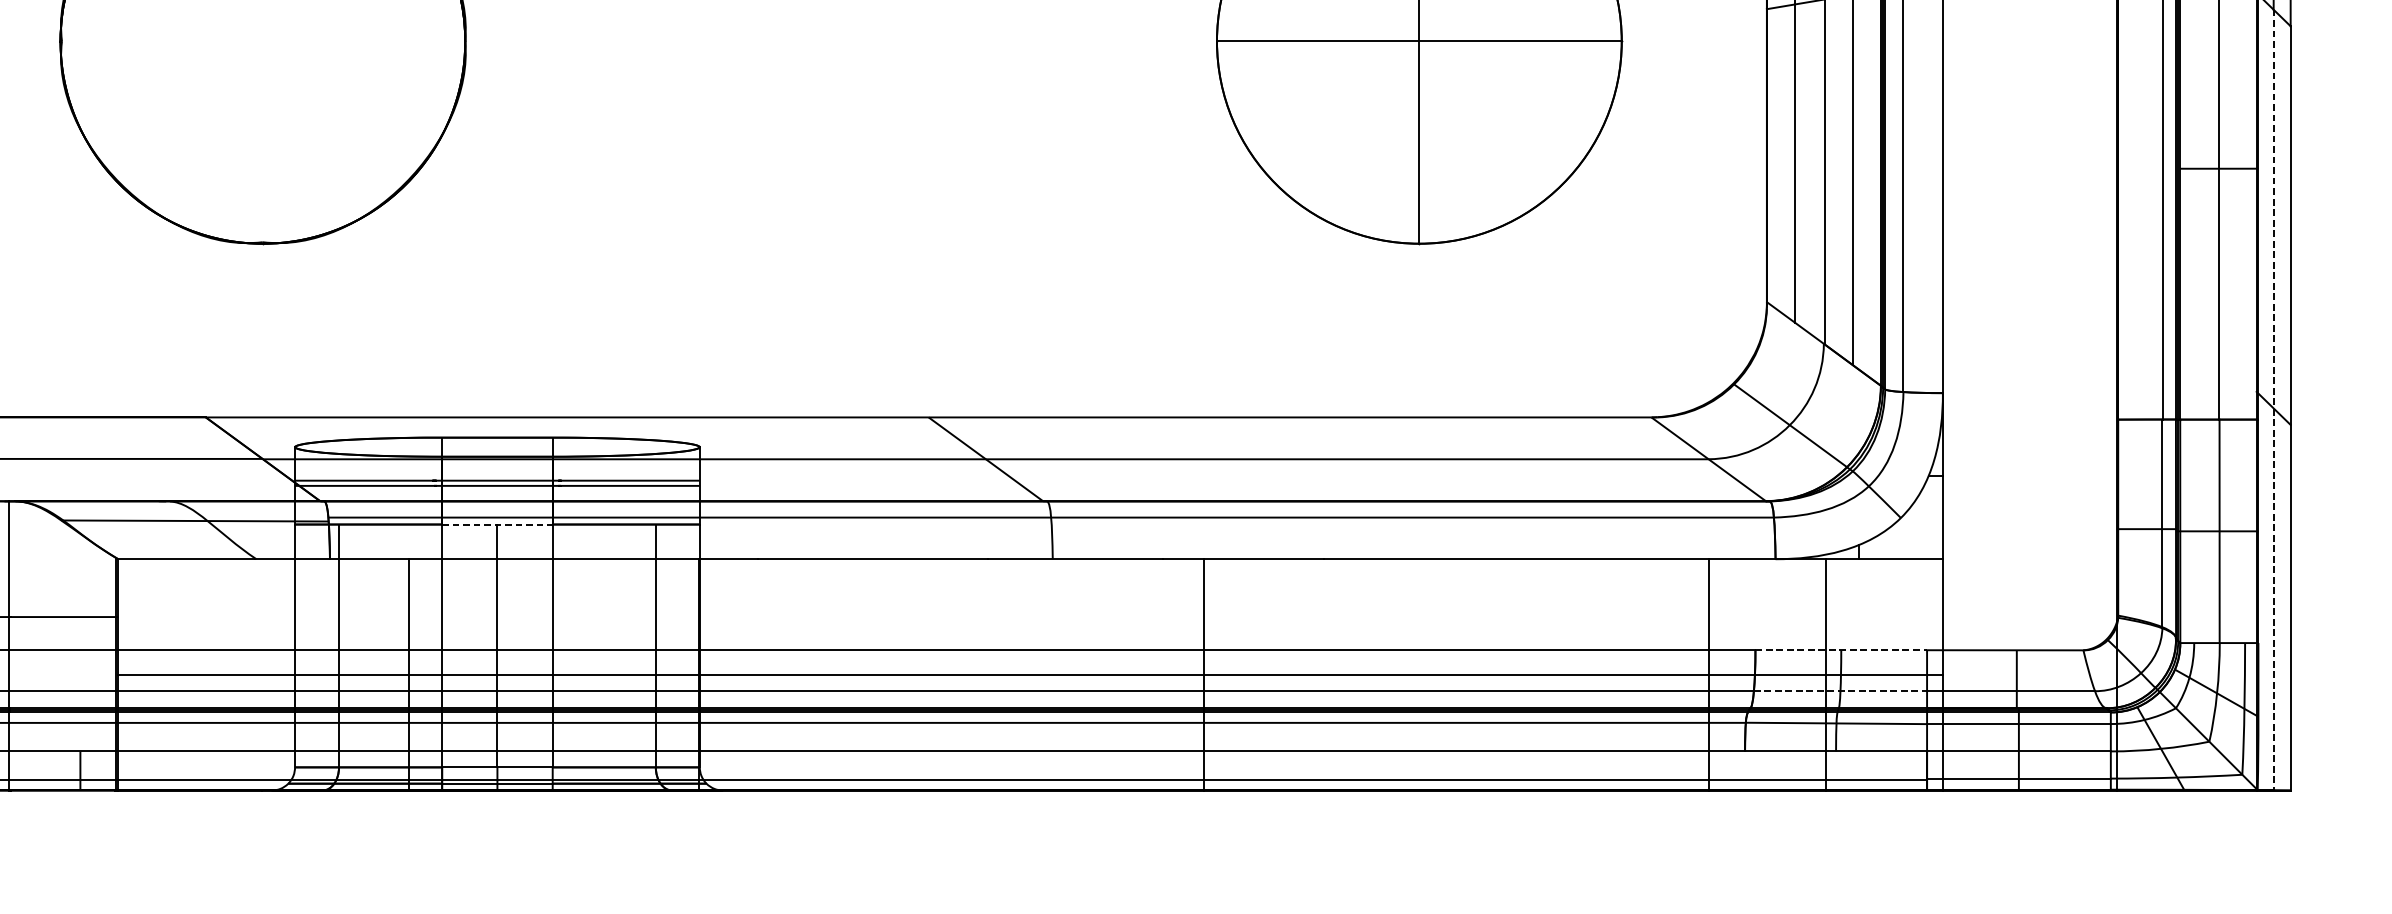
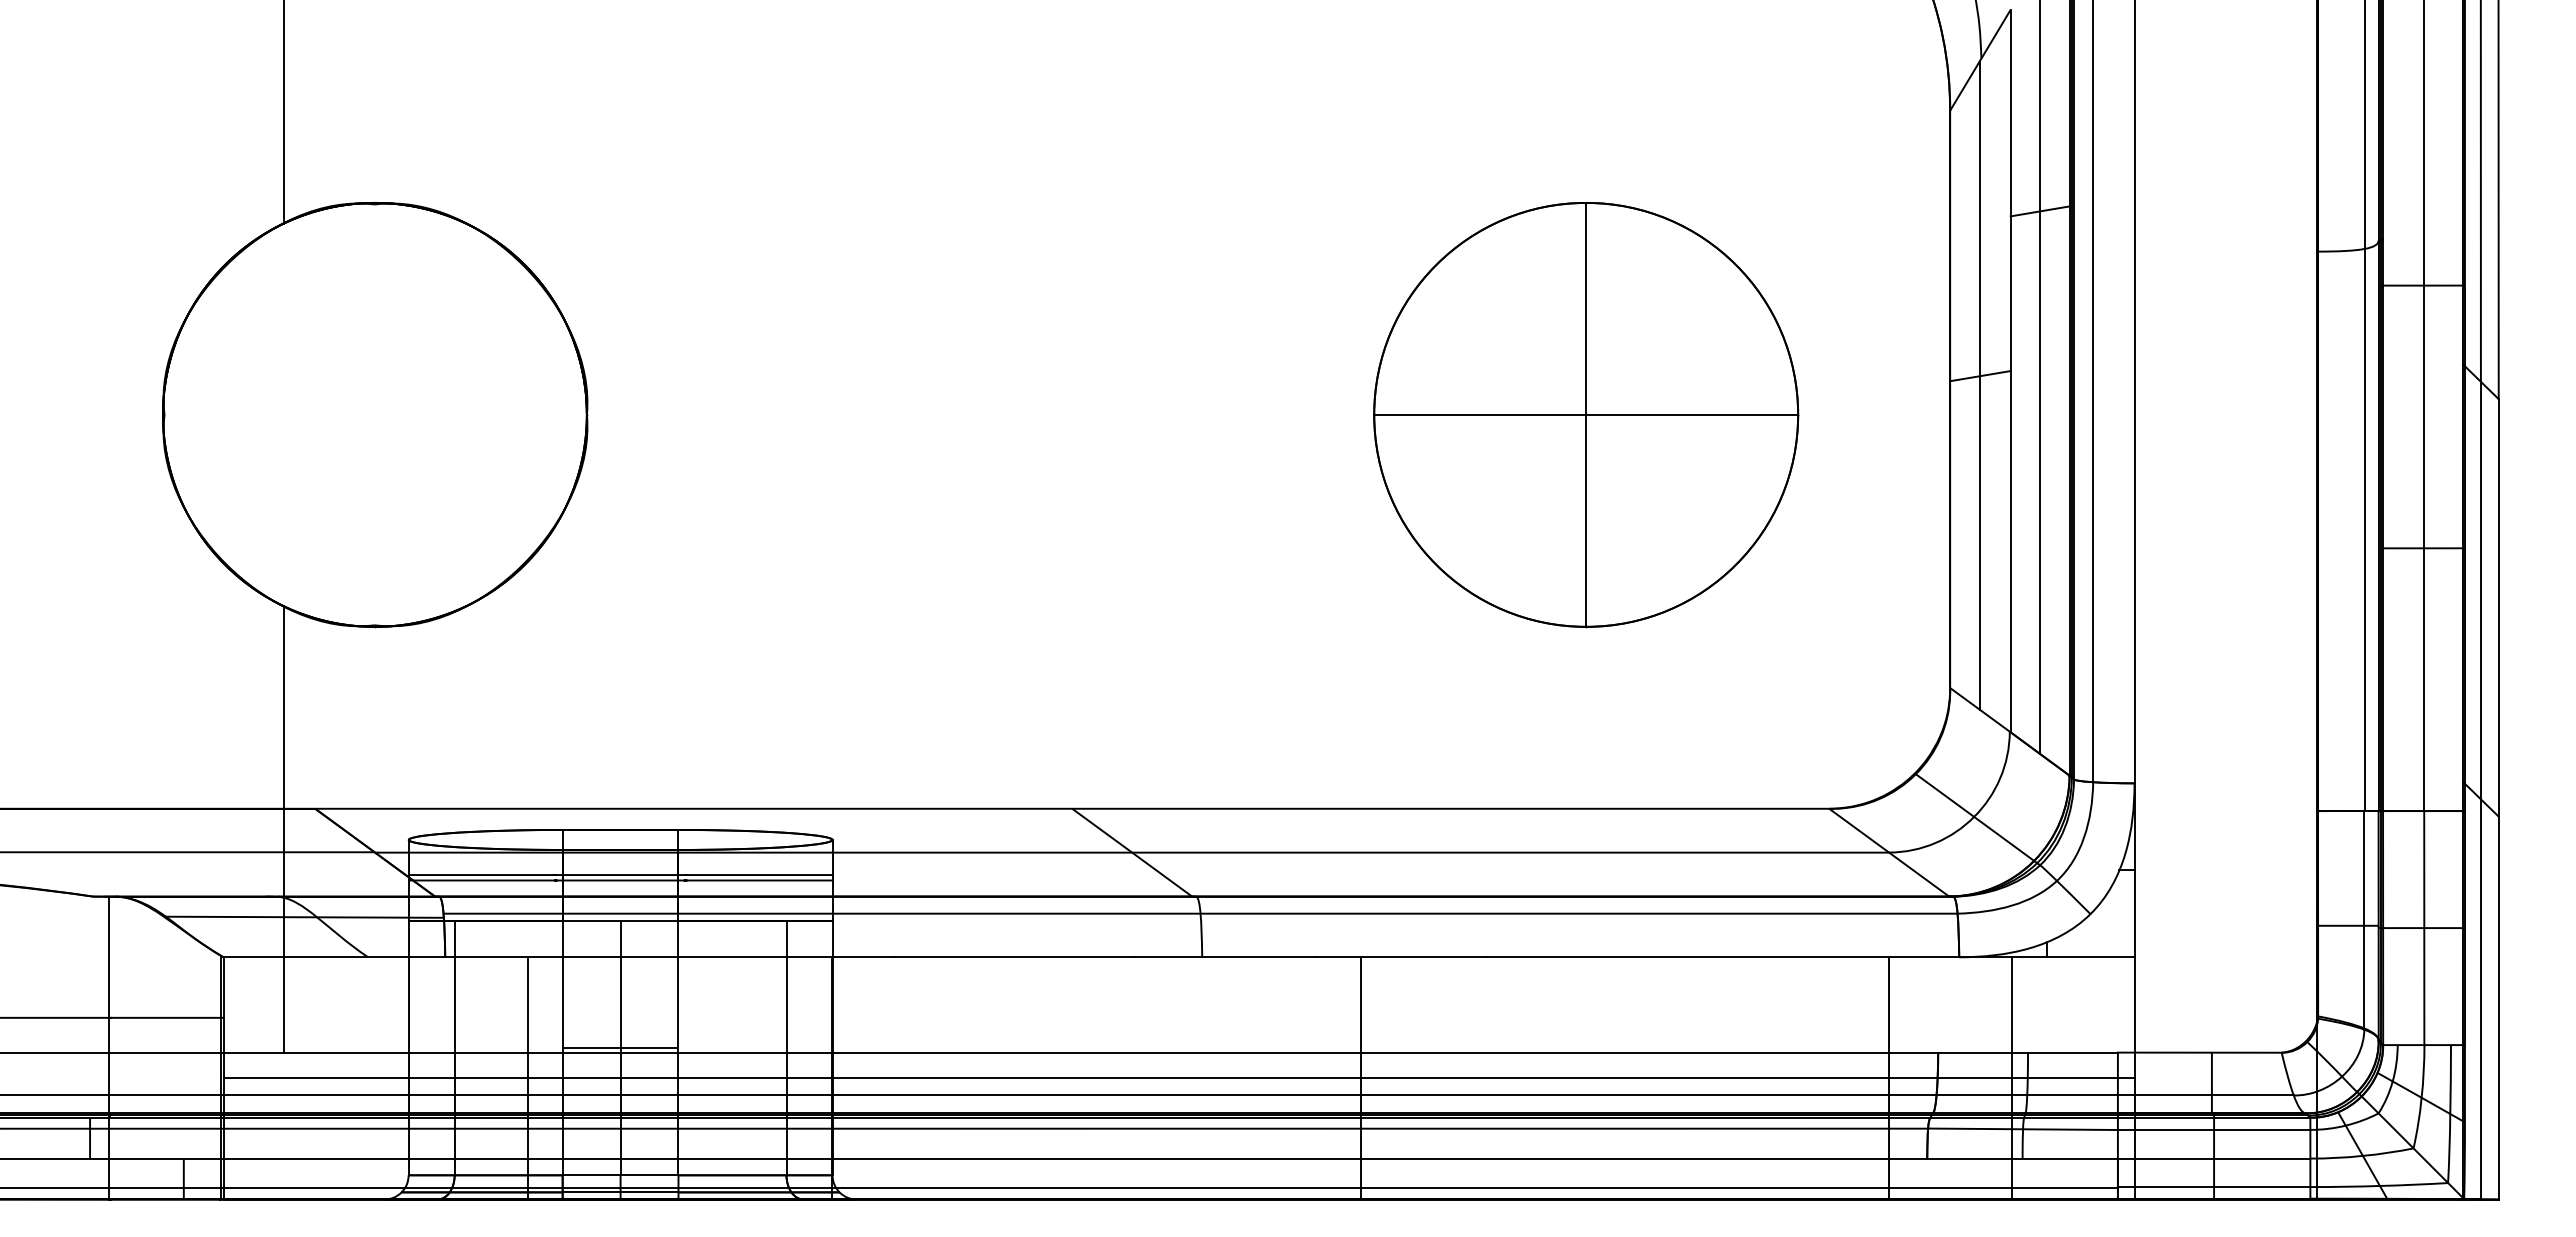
line: (2273, 399) -> (2480, 790), dashed -> solid
line: (175, 437) -> (283, 829), added
line: (497, 524) -> (620, 920), dashed -> solid
line: (497, 646) -> (620, 1048), added
line: (1841, 650) -> (2028, 1052), dashed -> solid
line: (1840, 691) -> (2027, 1095), dashed -> solid

